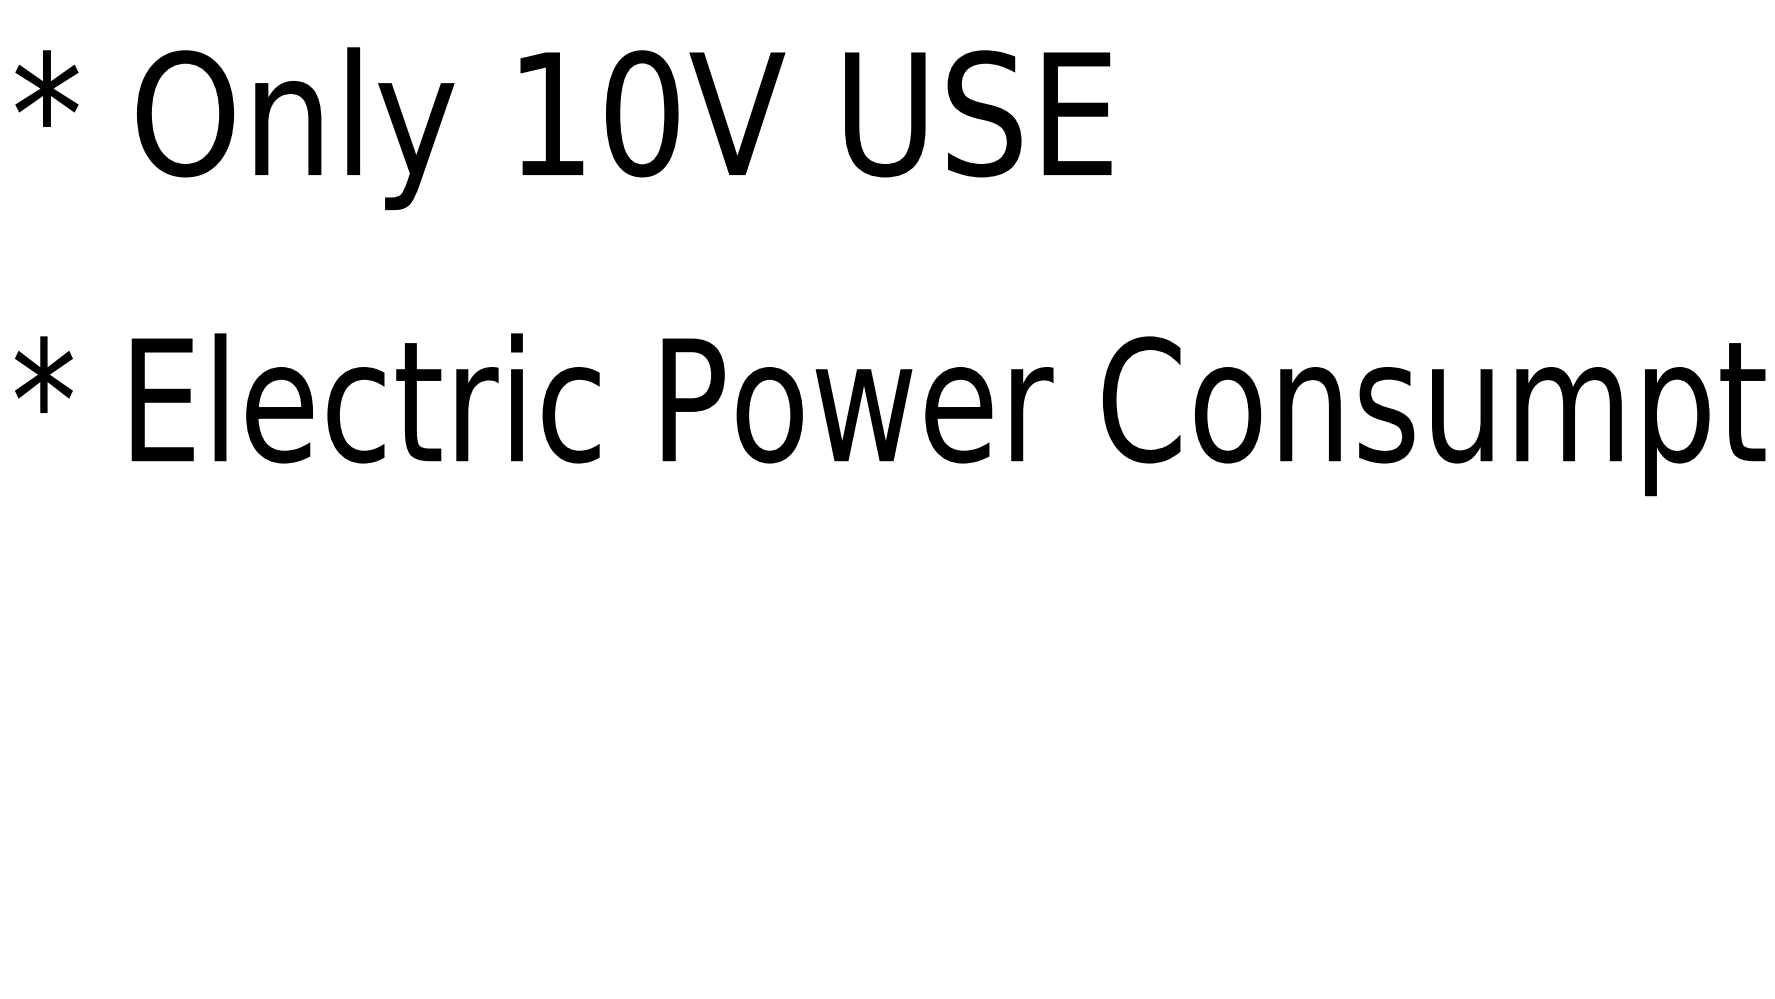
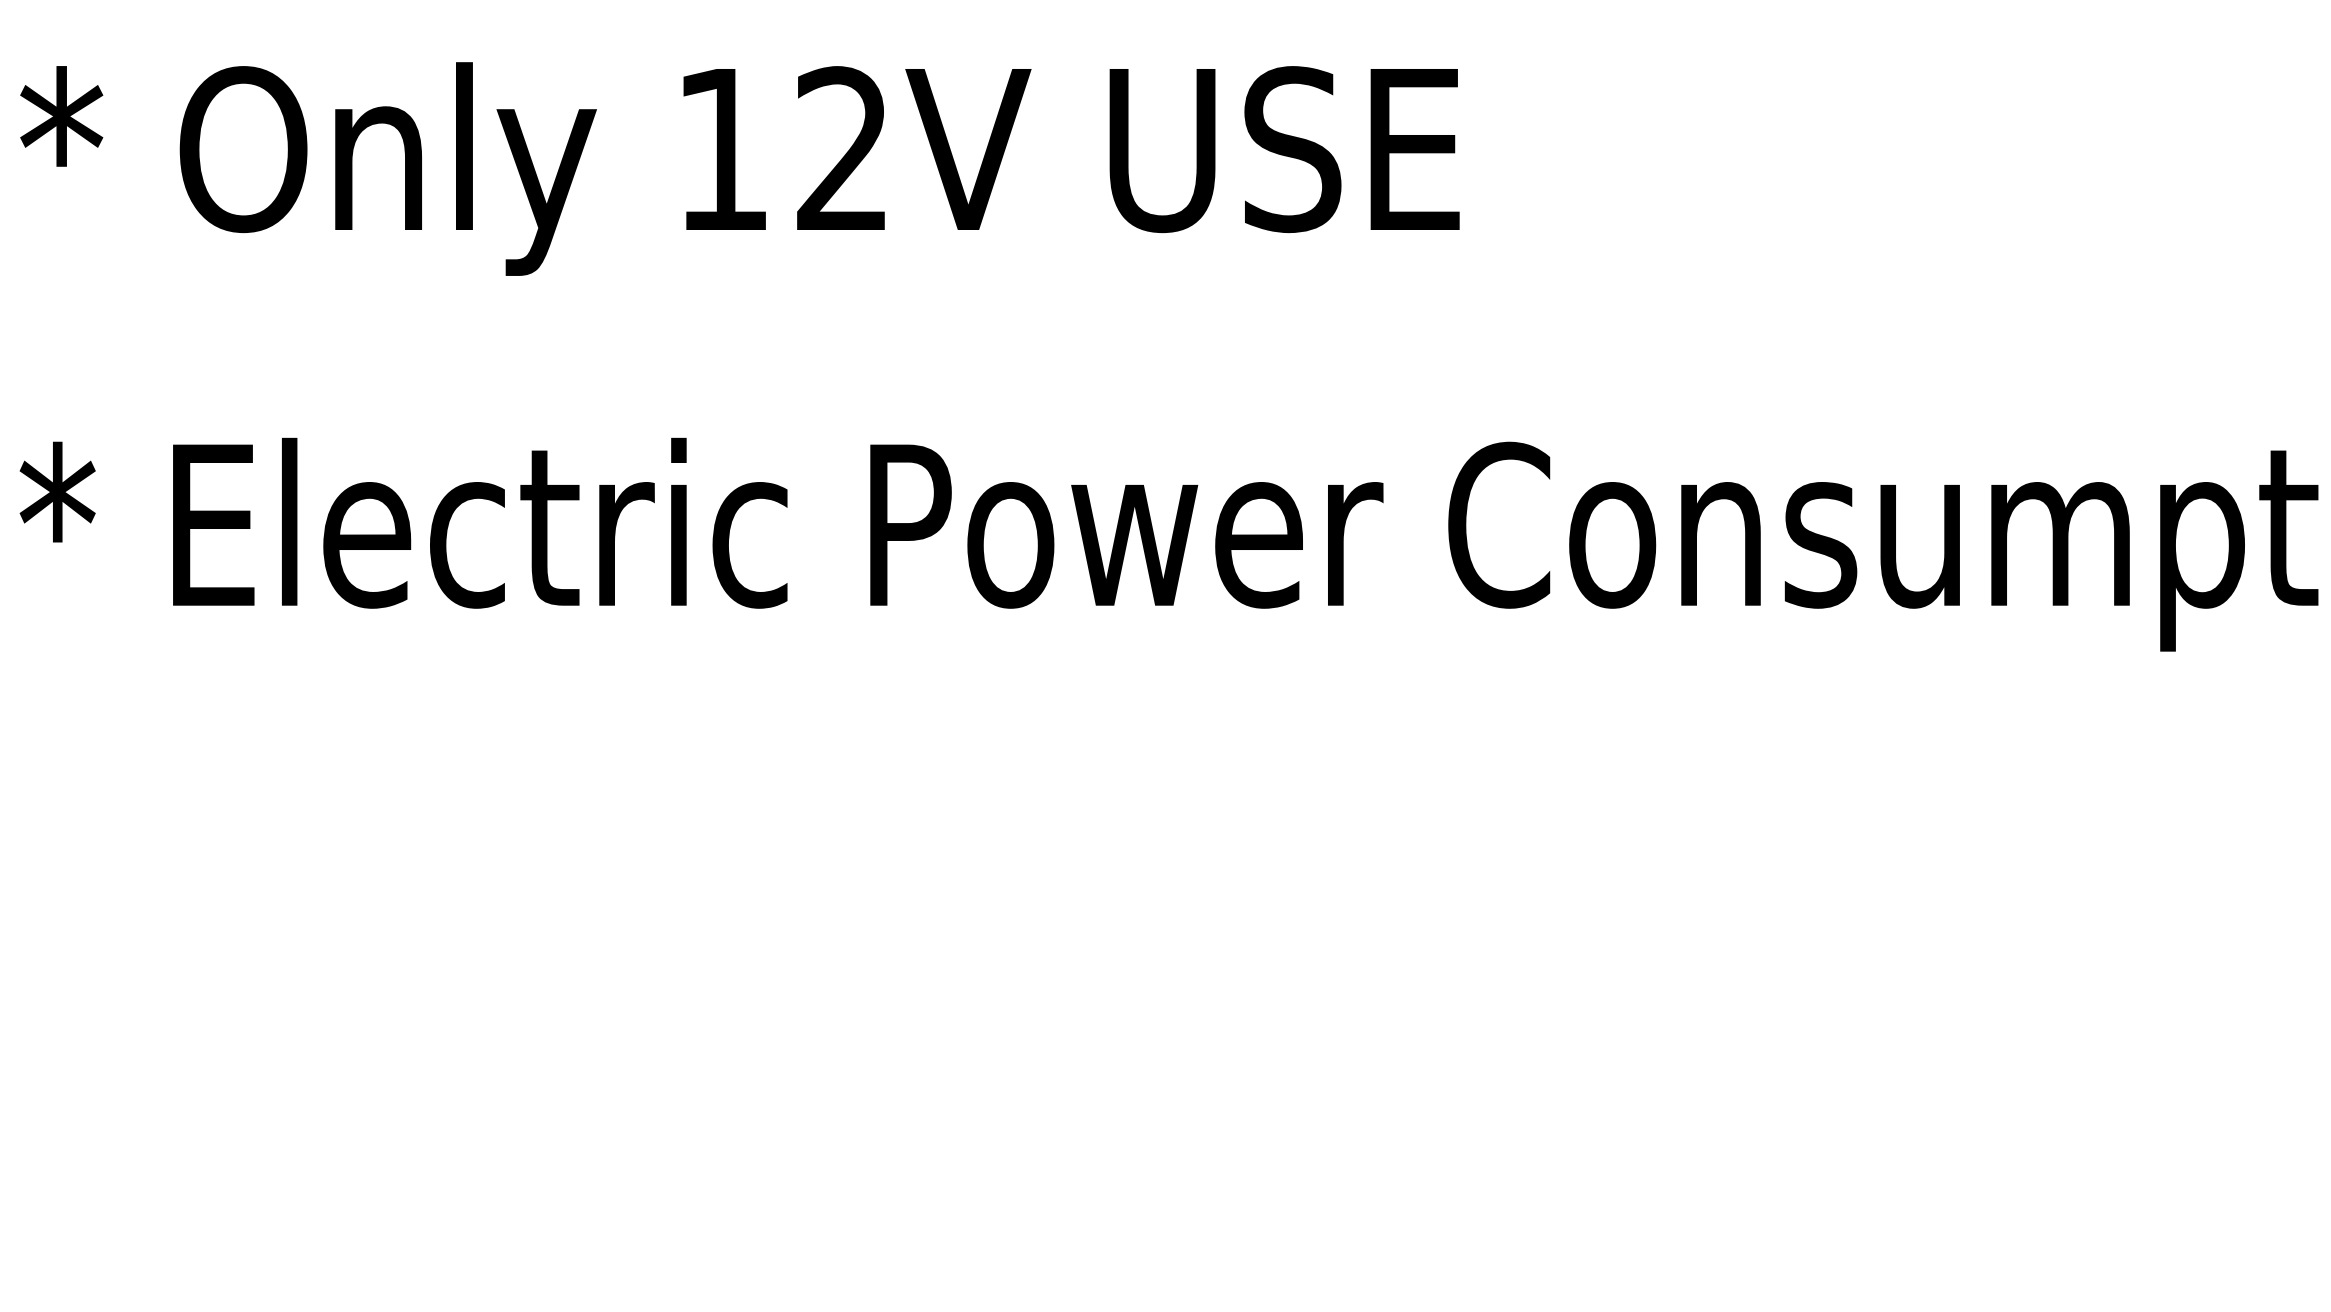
text: (642, 113) -> (843, 149), 10V -> 12V

